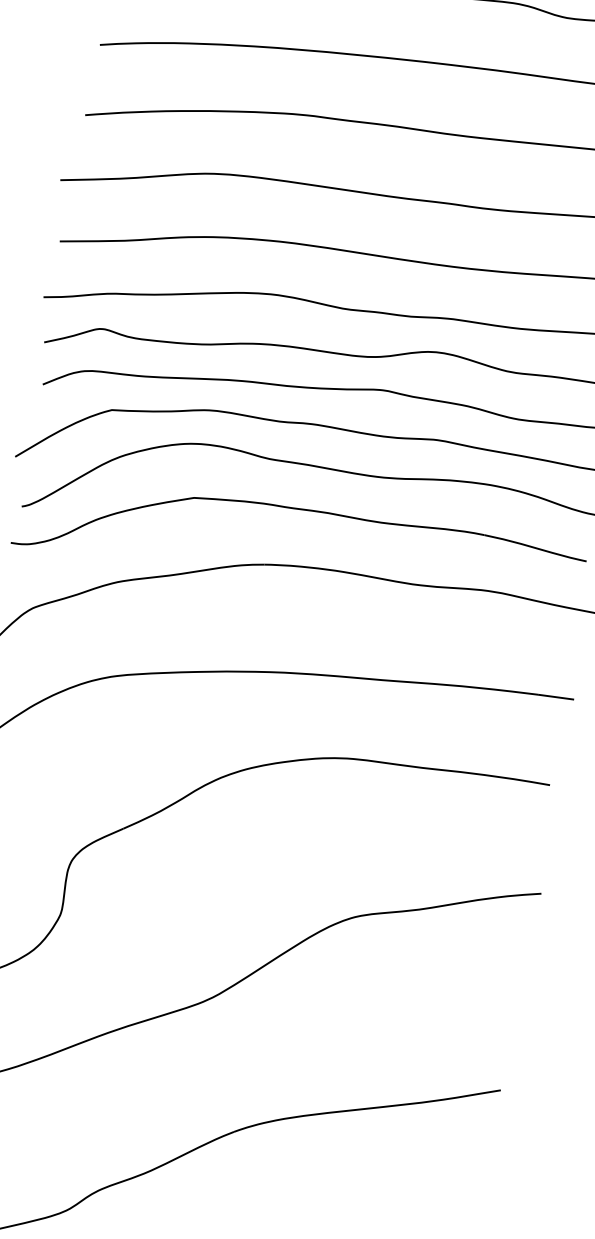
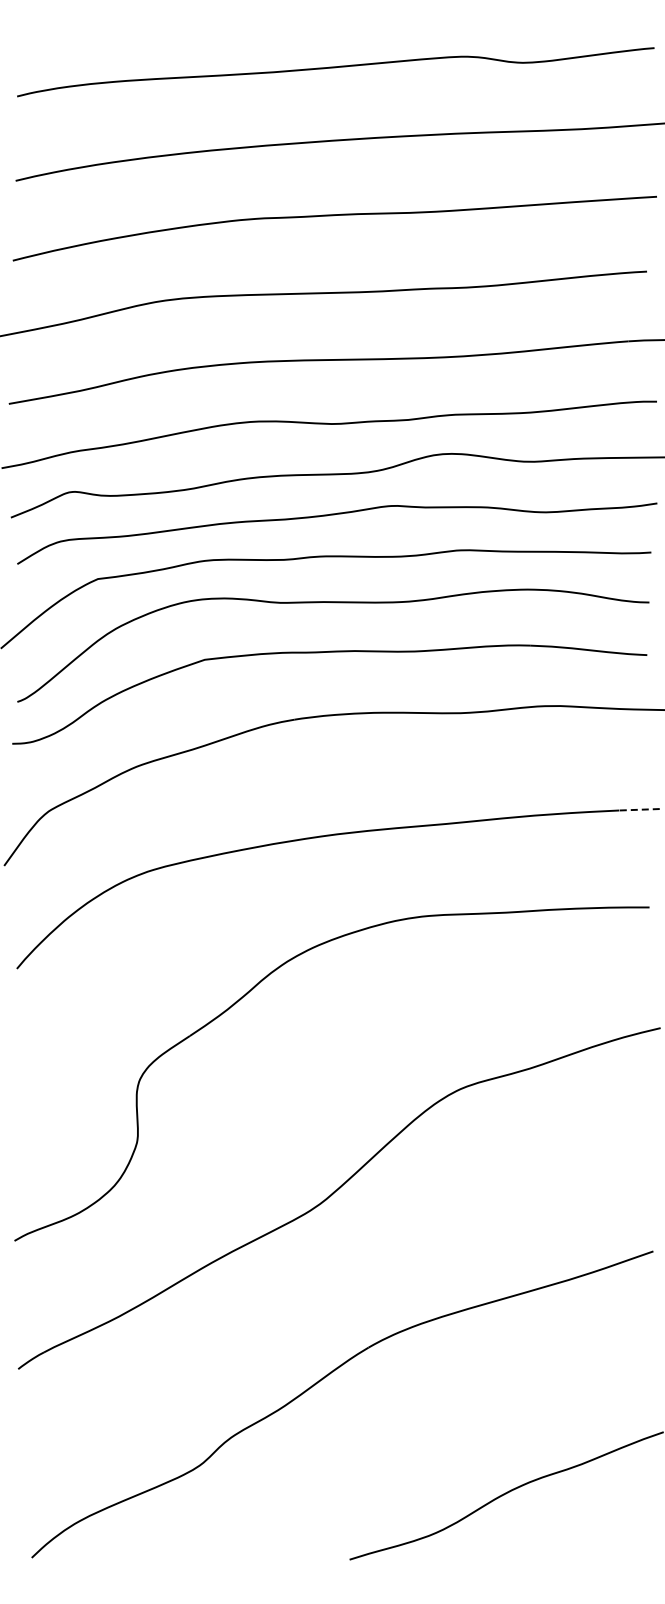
line: (556, 696) -> (639, 809), solid -> dashed

